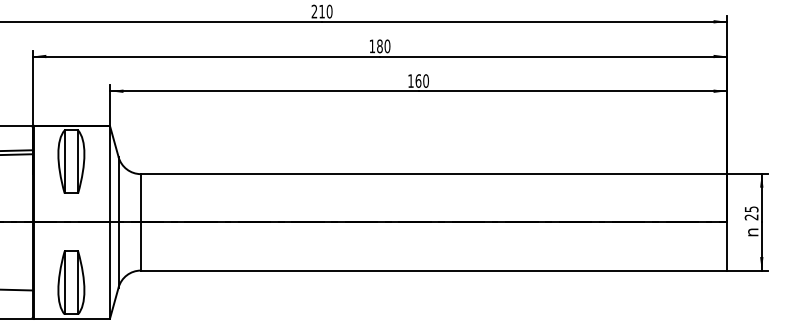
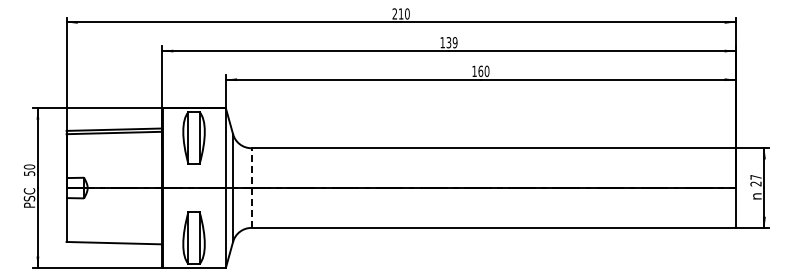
text: (383, 46) -> (451, 42), 180 -> 139
text: (750, 209) -> (755, 177), 25 -> 27
line: (140, 222) -> (251, 188), solid -> dashed

